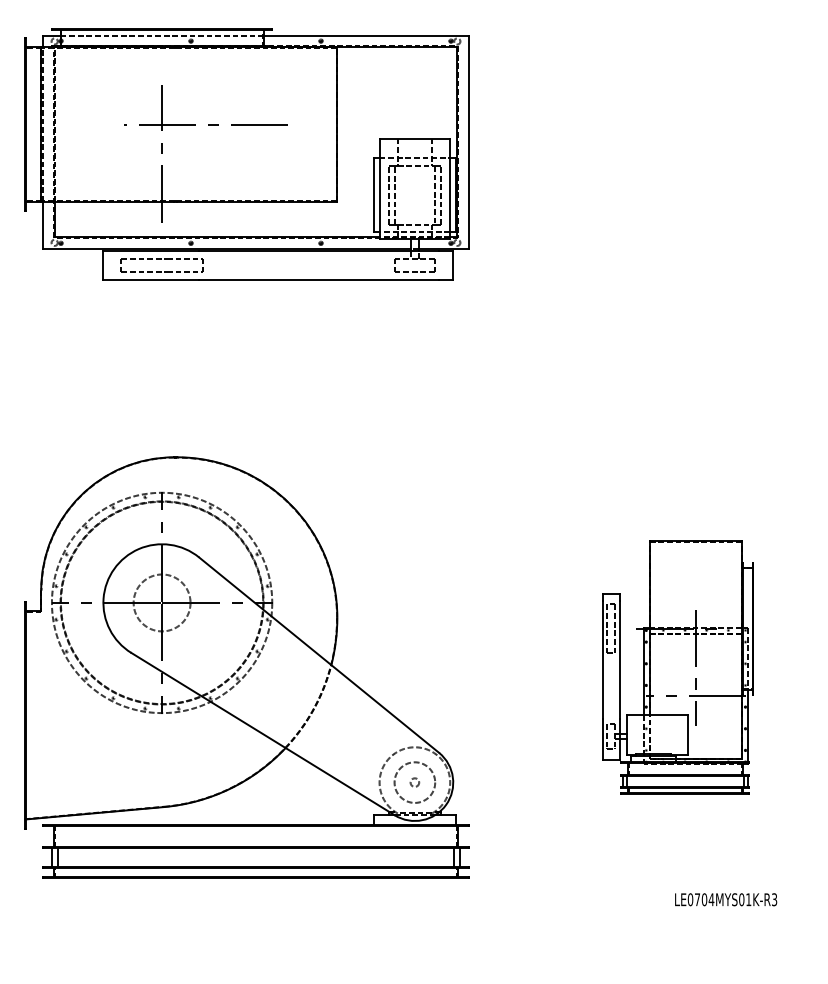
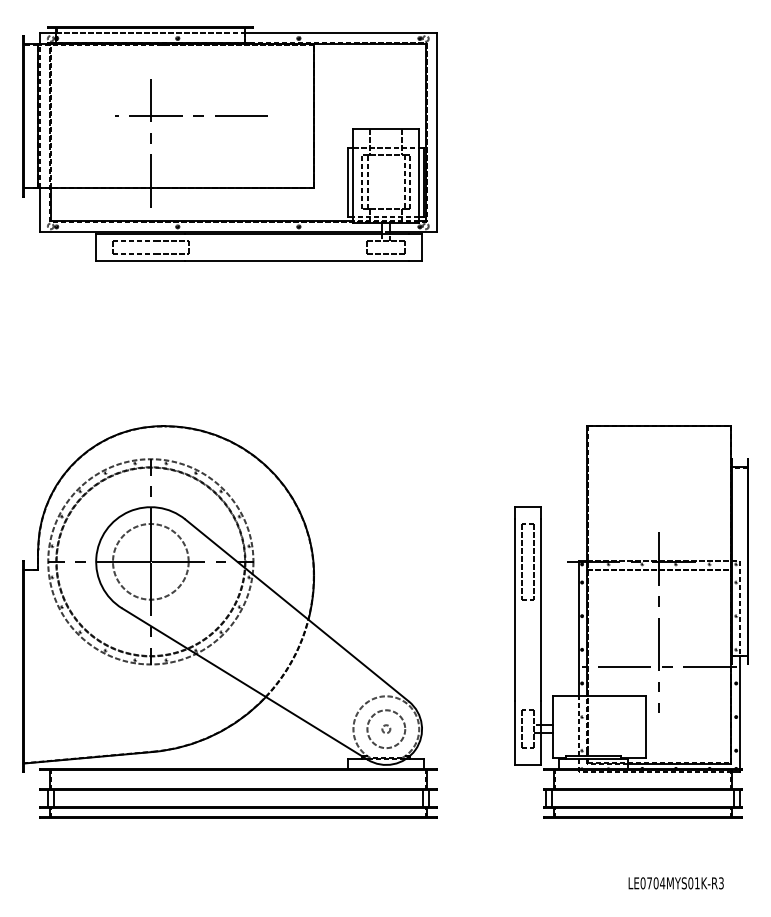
circle: (161, 602) -> (150, 561), size x1.43
part: (678, 666) -> (631, 621), size x1.67
text: (725, 899) -> (675, 883), moved

